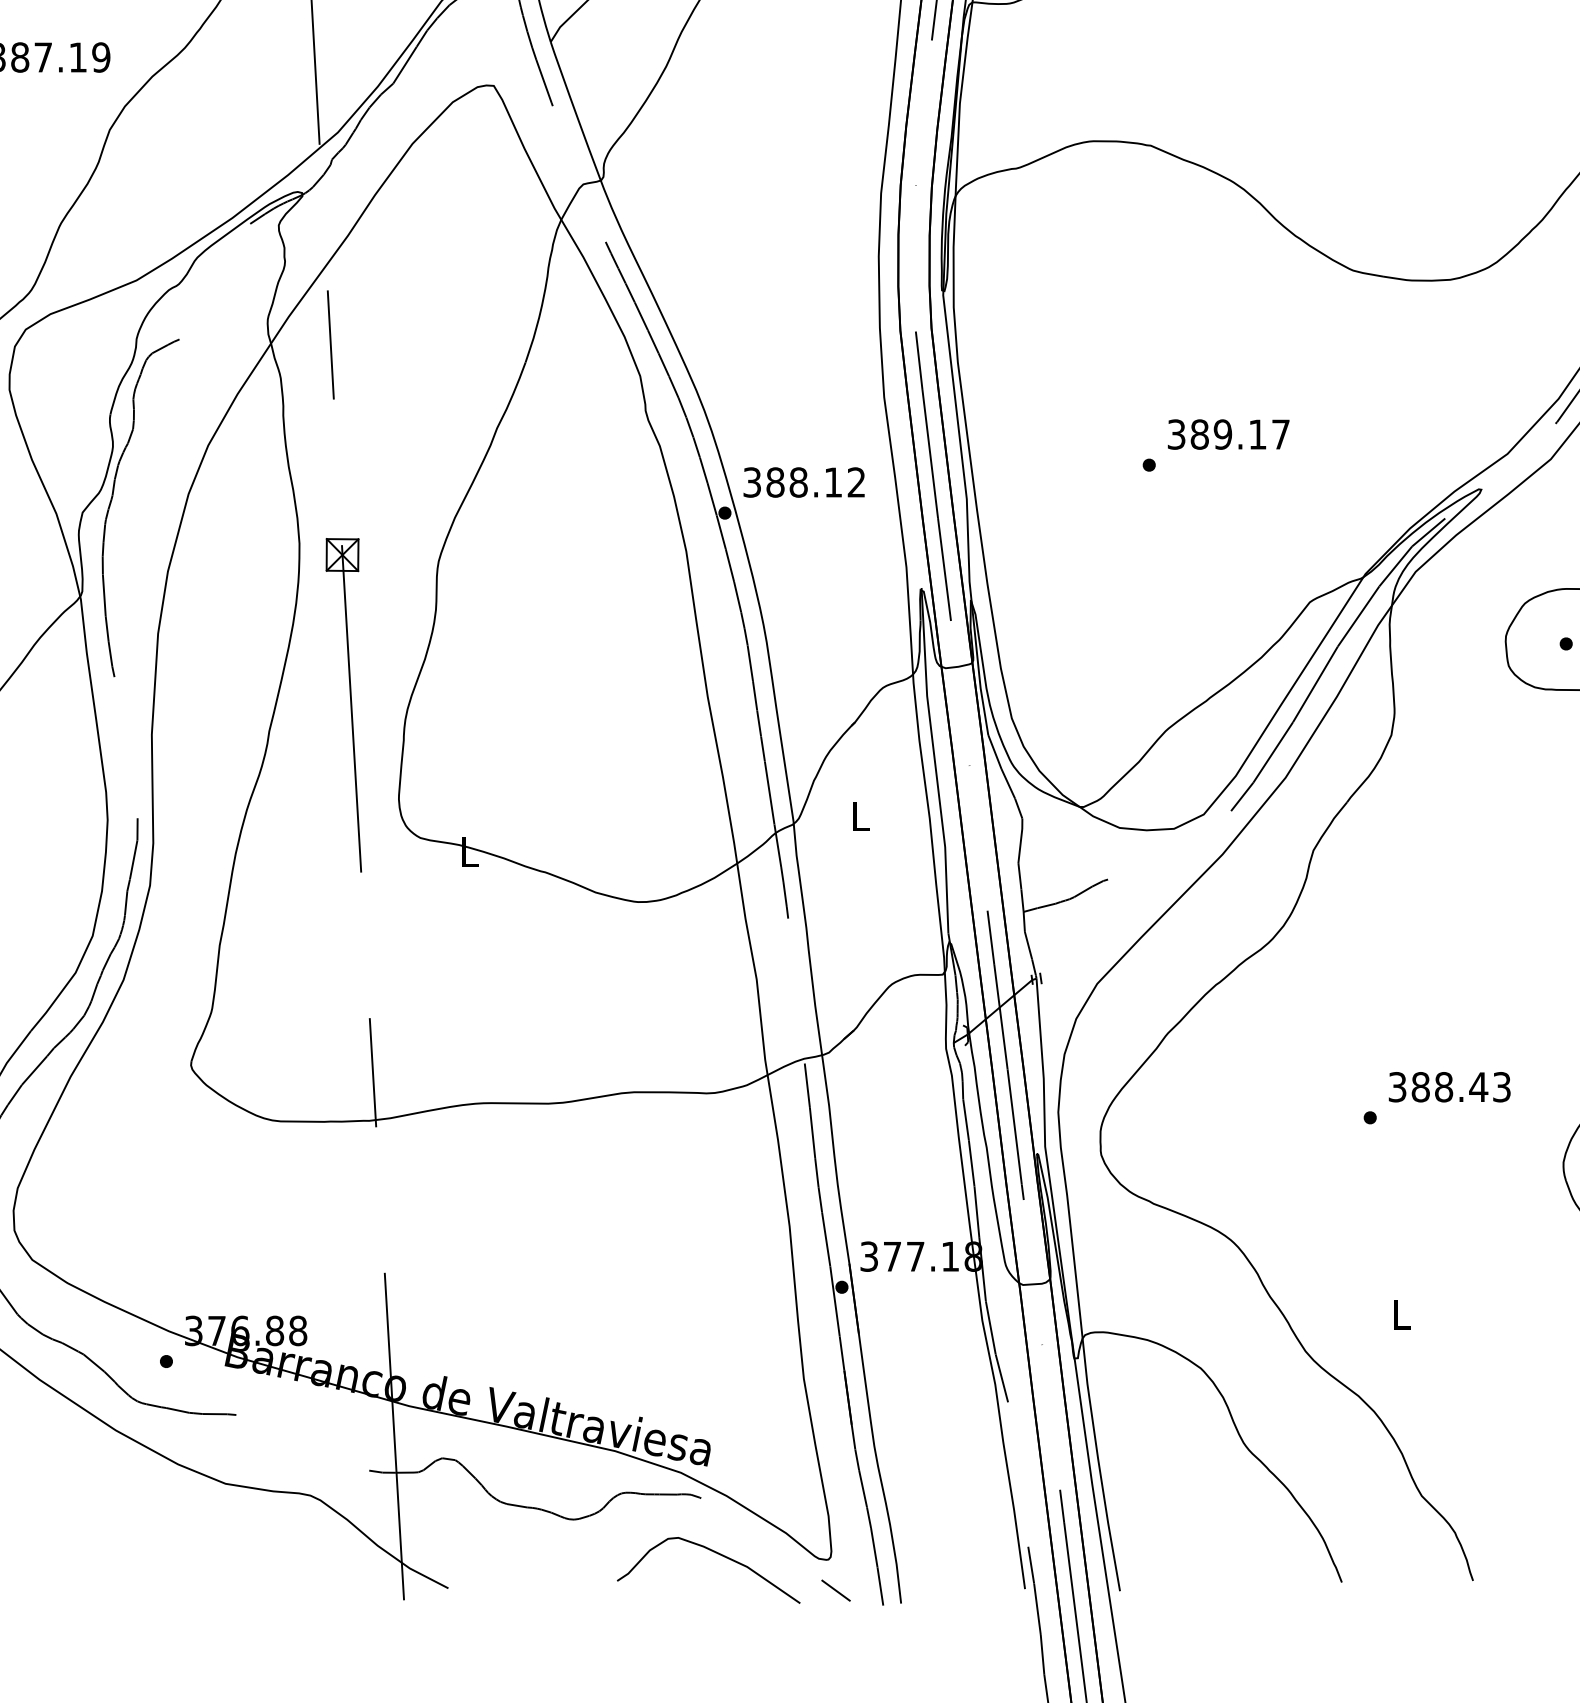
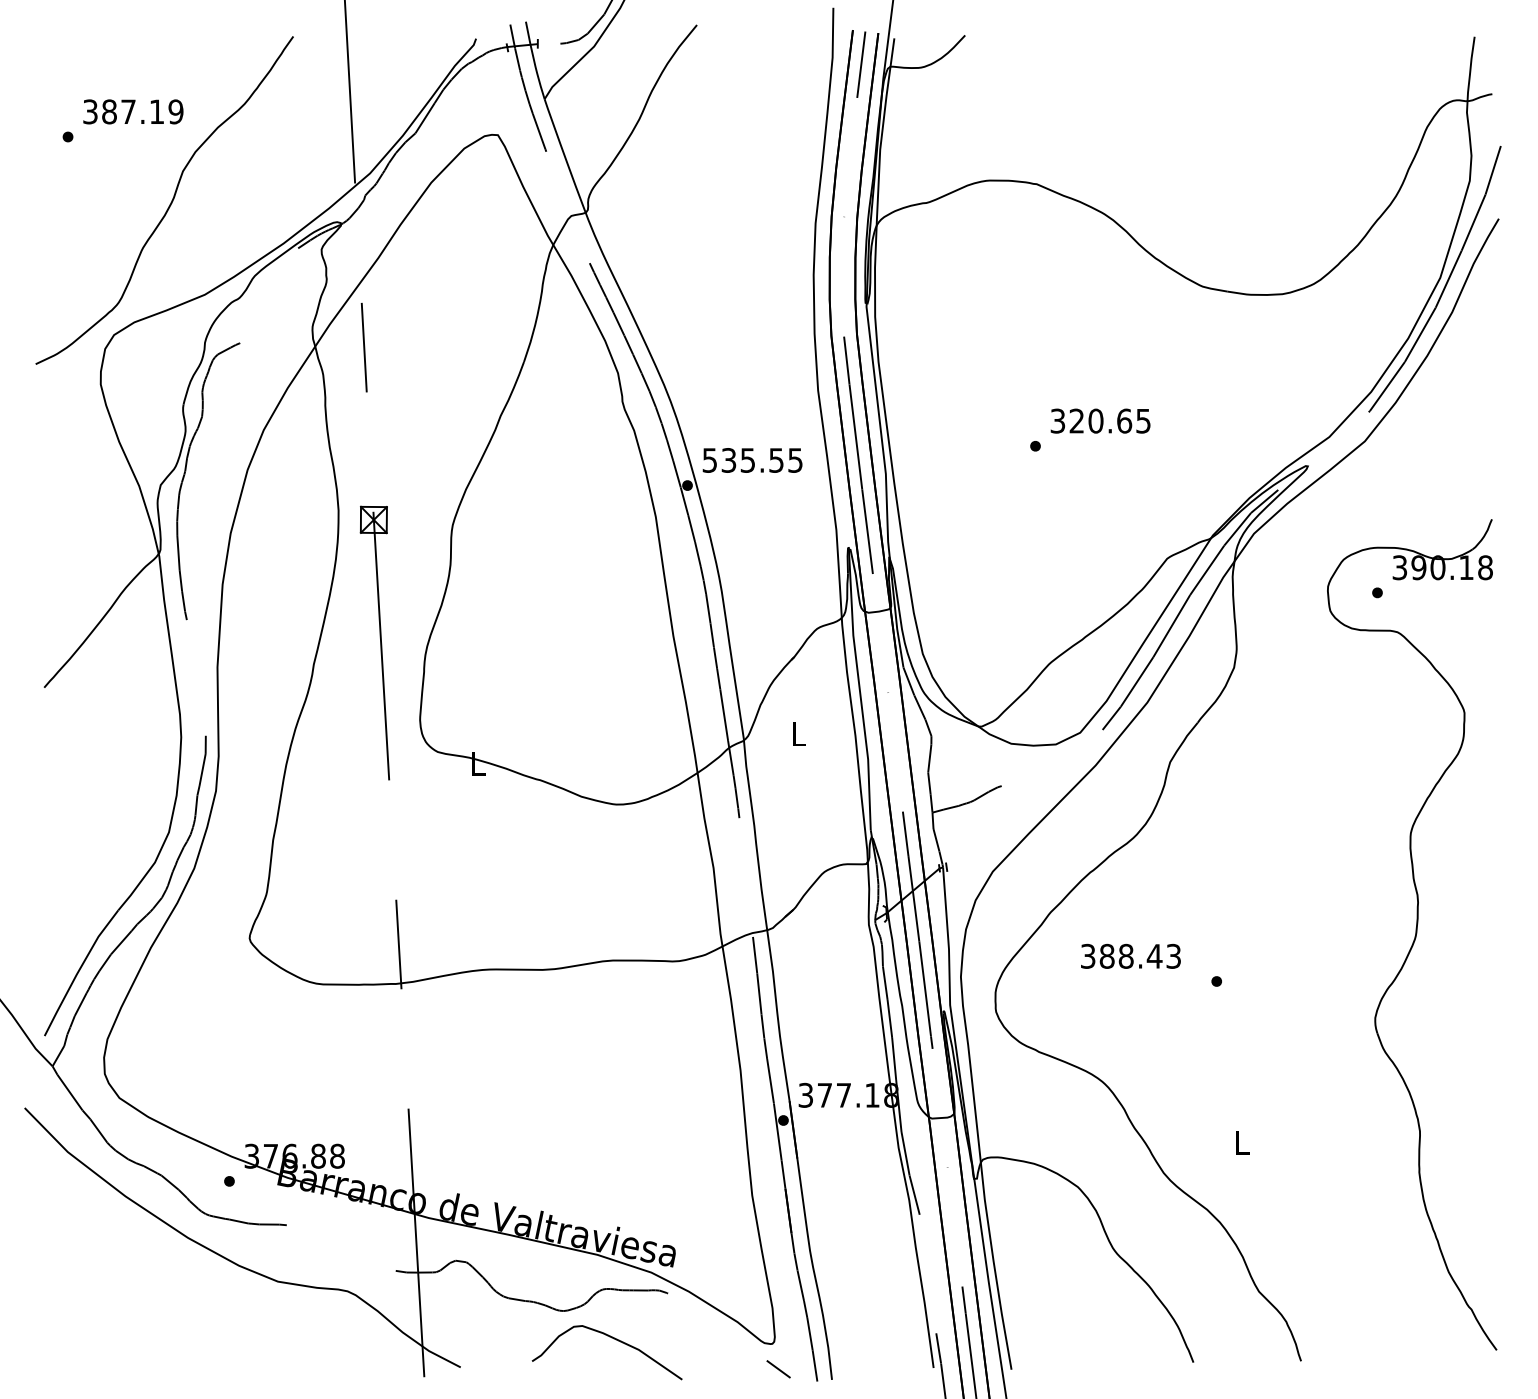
text: (1239, 433) -> (1109, 420), 389.17 -> 320.65
text: (804, 482) -> (752, 460), 388.12 -> 535.55
text: (1449, 1086) -> (1130, 955), moved
curve: (716, 1554) -> (613, 1339), moved

